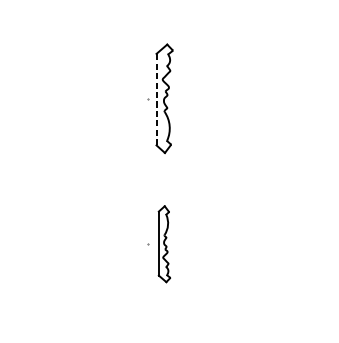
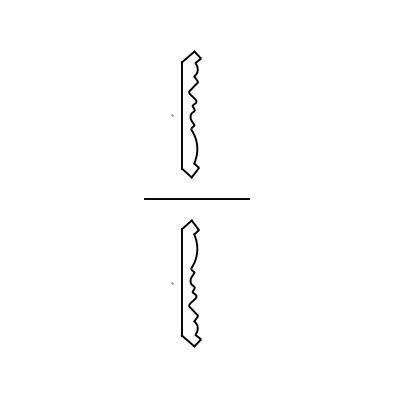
line: (156, 99) -> (181, 115), dashed -> solid
line: (169, 171) -> (196, 198), added
part: (163, 244) -> (190, 283), size x1.43

